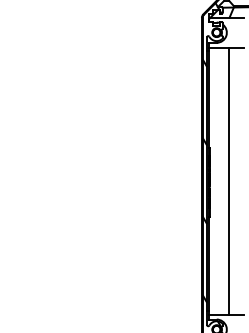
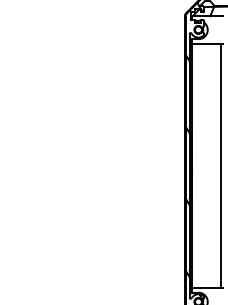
line: (229, 180) -> (221, 165), moved

